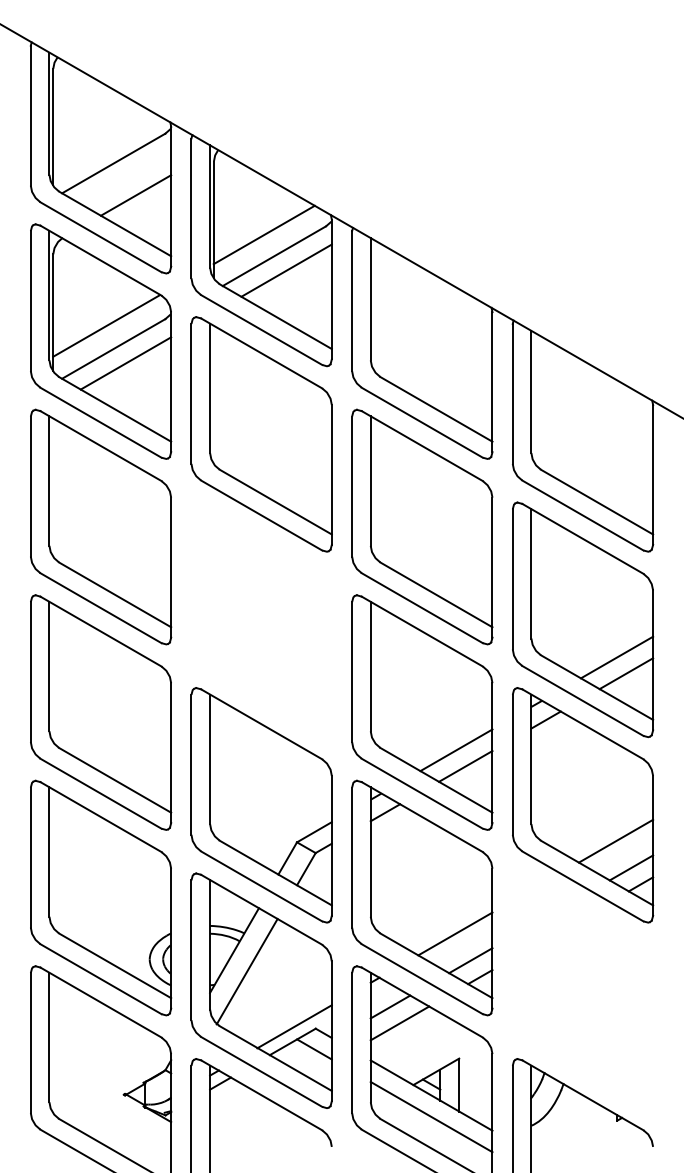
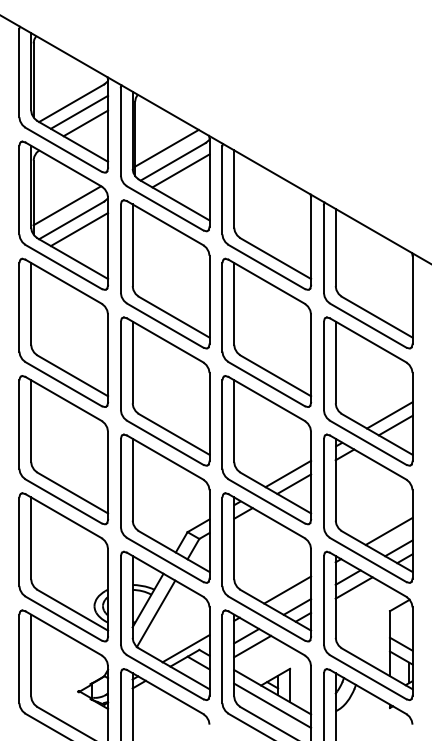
line: (125, 176) -> (79, 111), added
part: (262, 619) -> (165, 391), added
part: (583, 990) -> (368, 625), added

